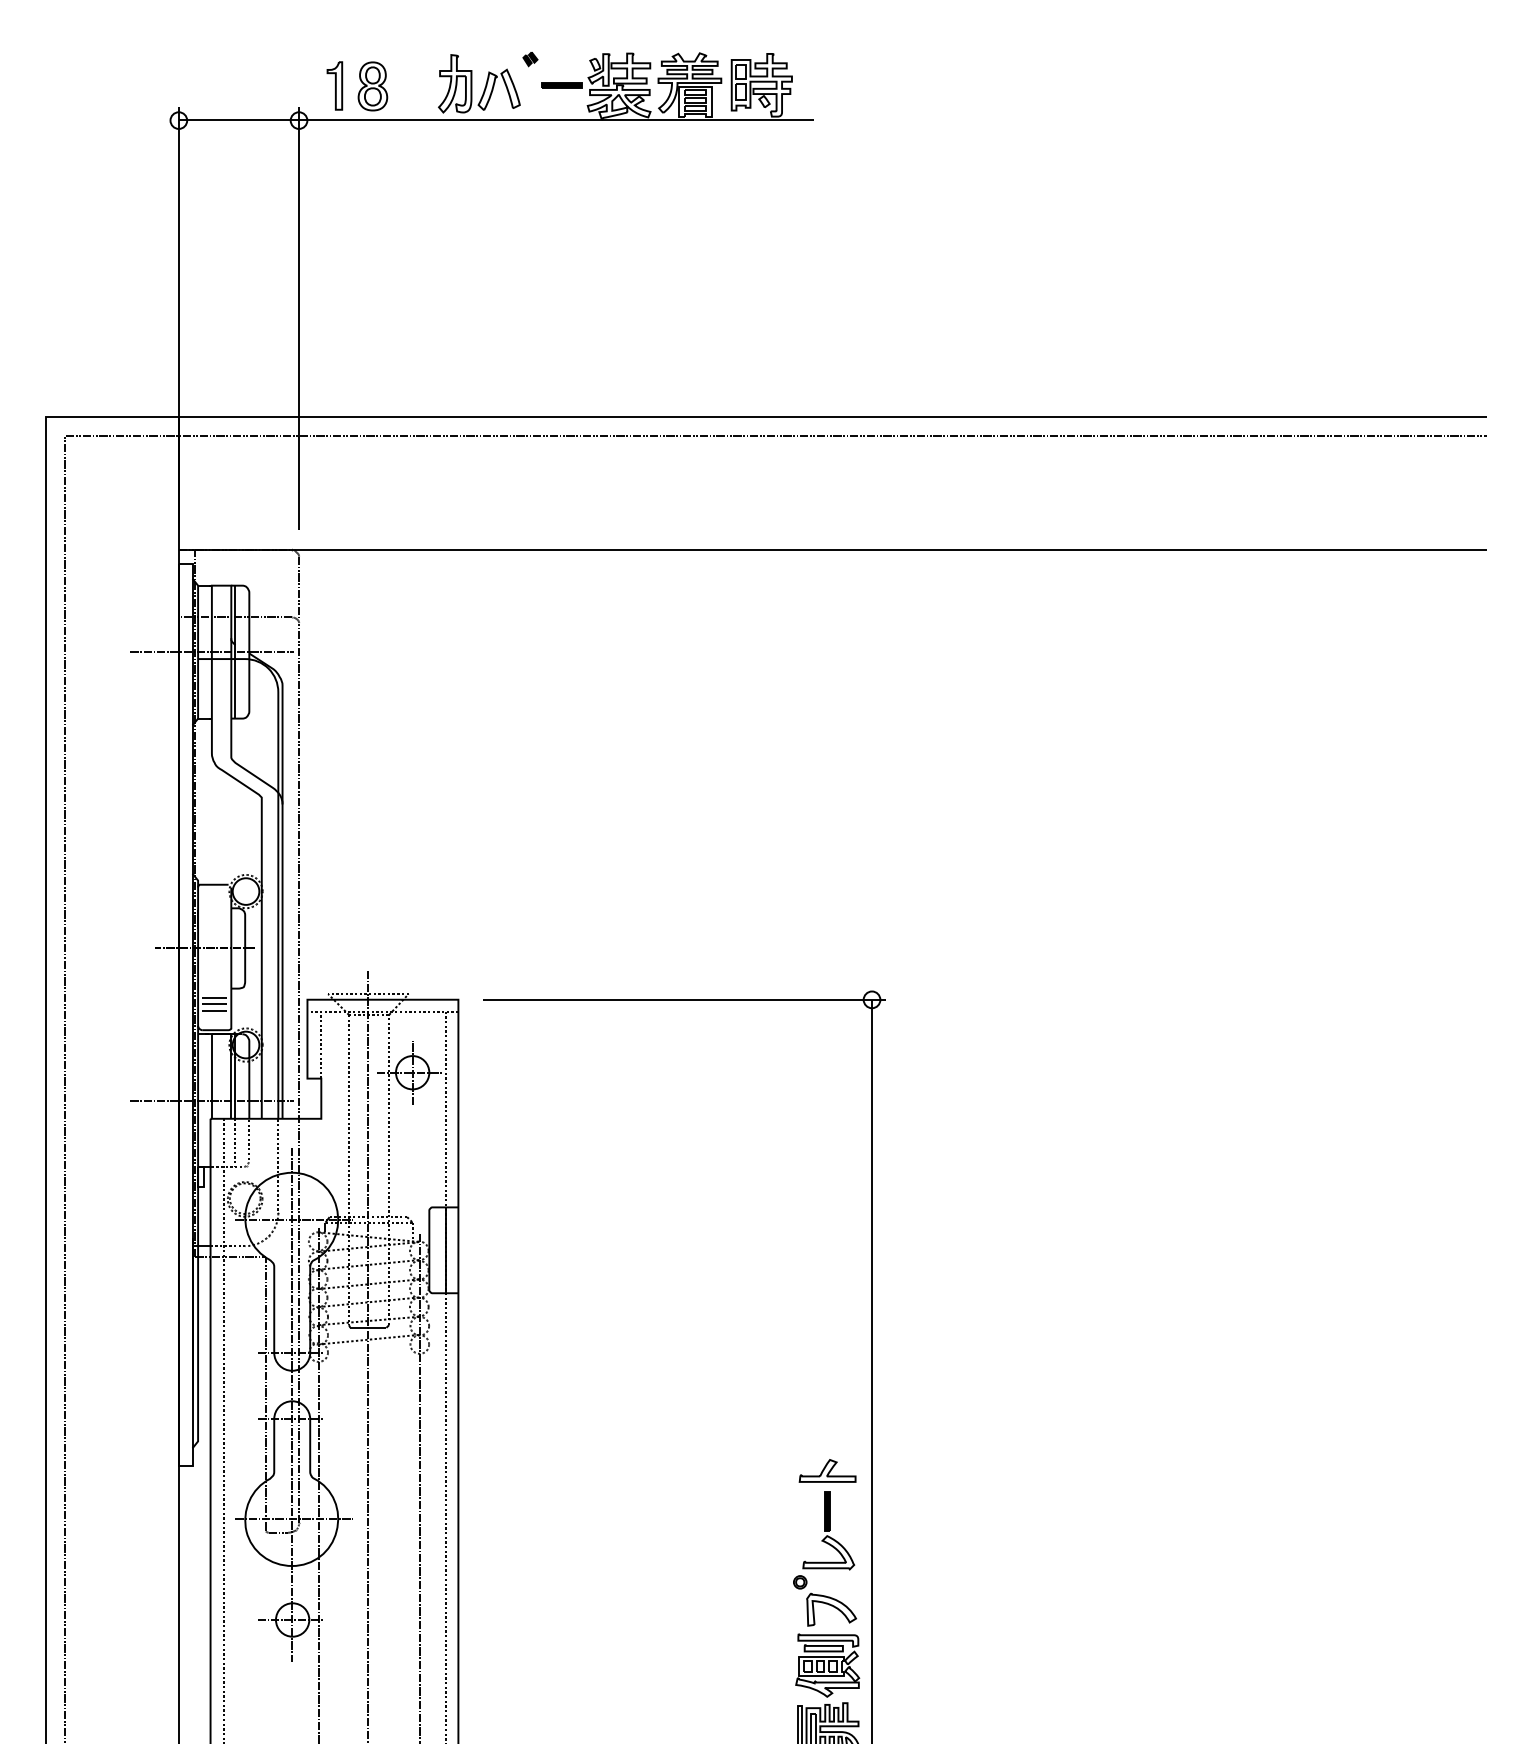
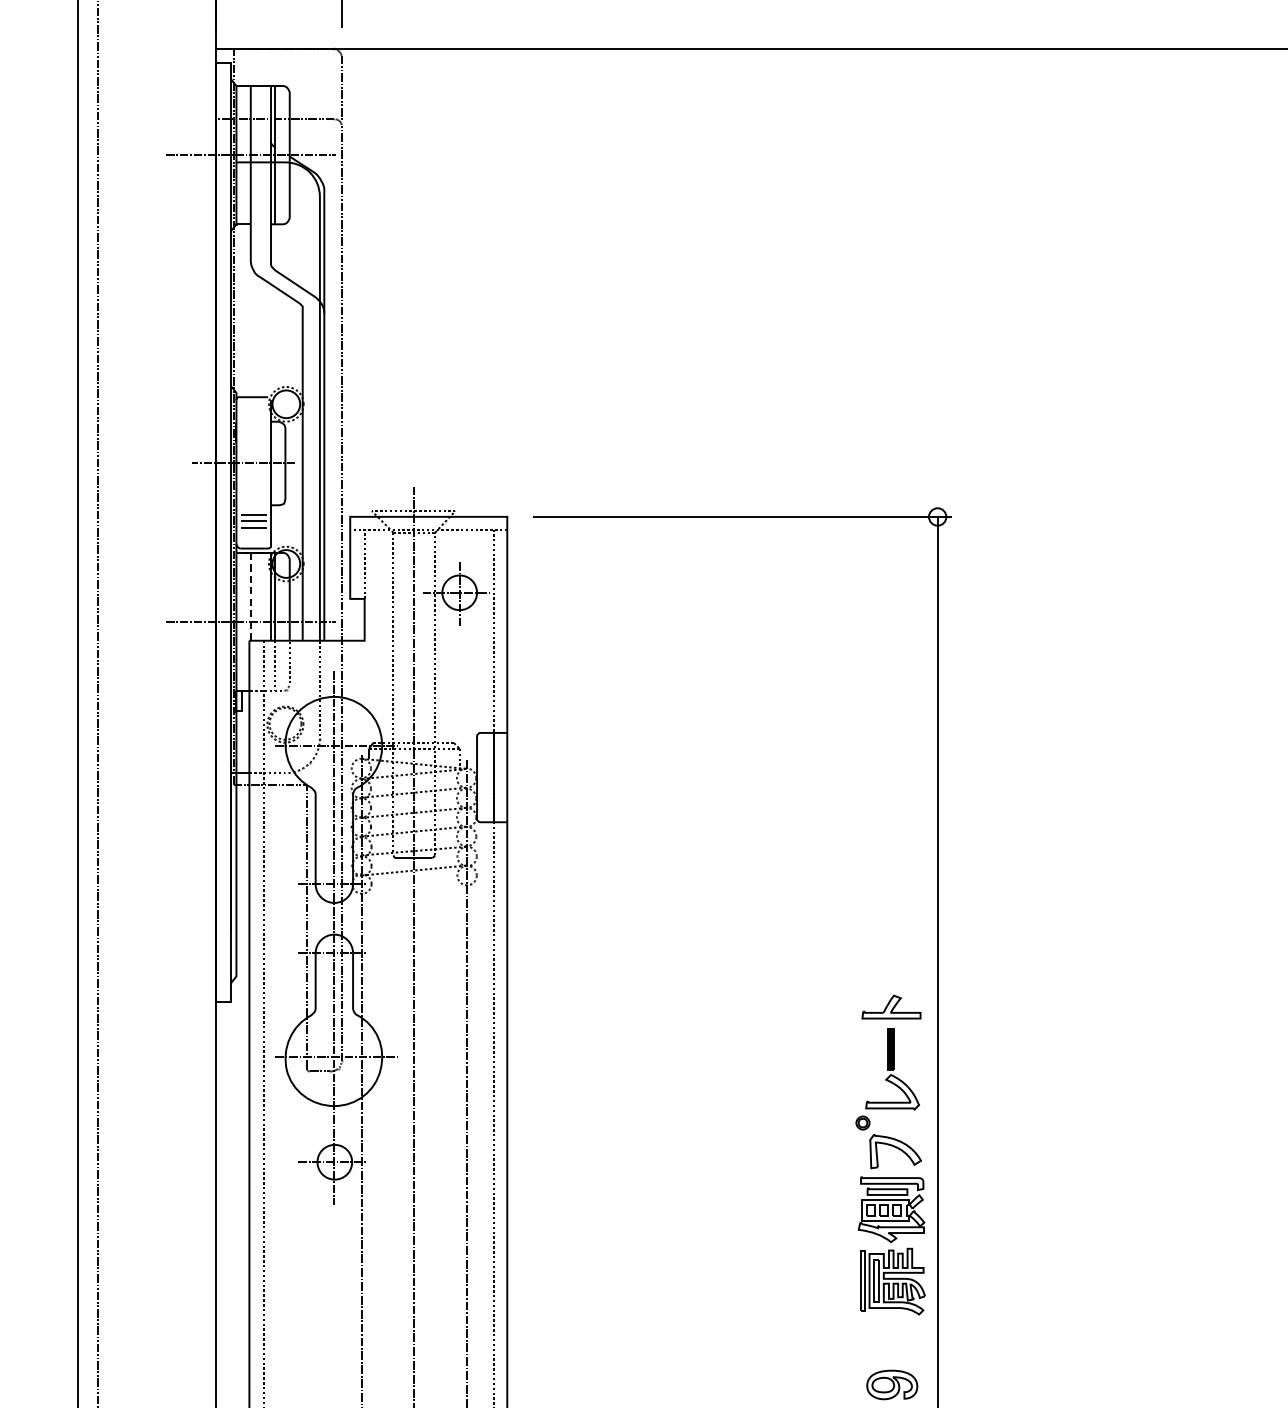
line: (211, 1077) -> (250, 597), solid -> dashed

